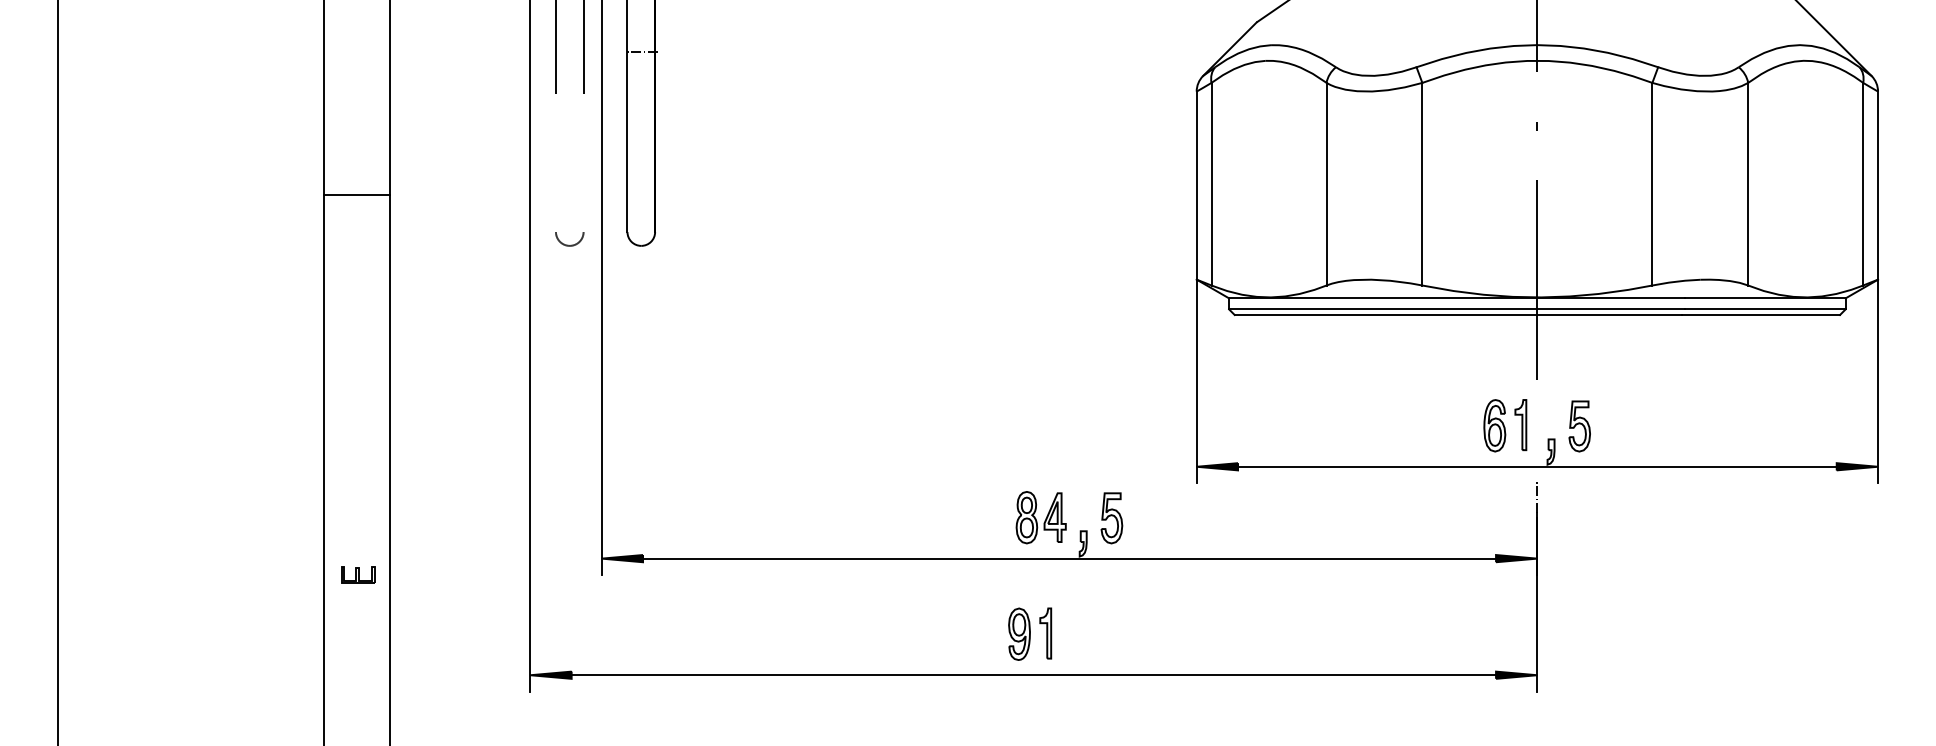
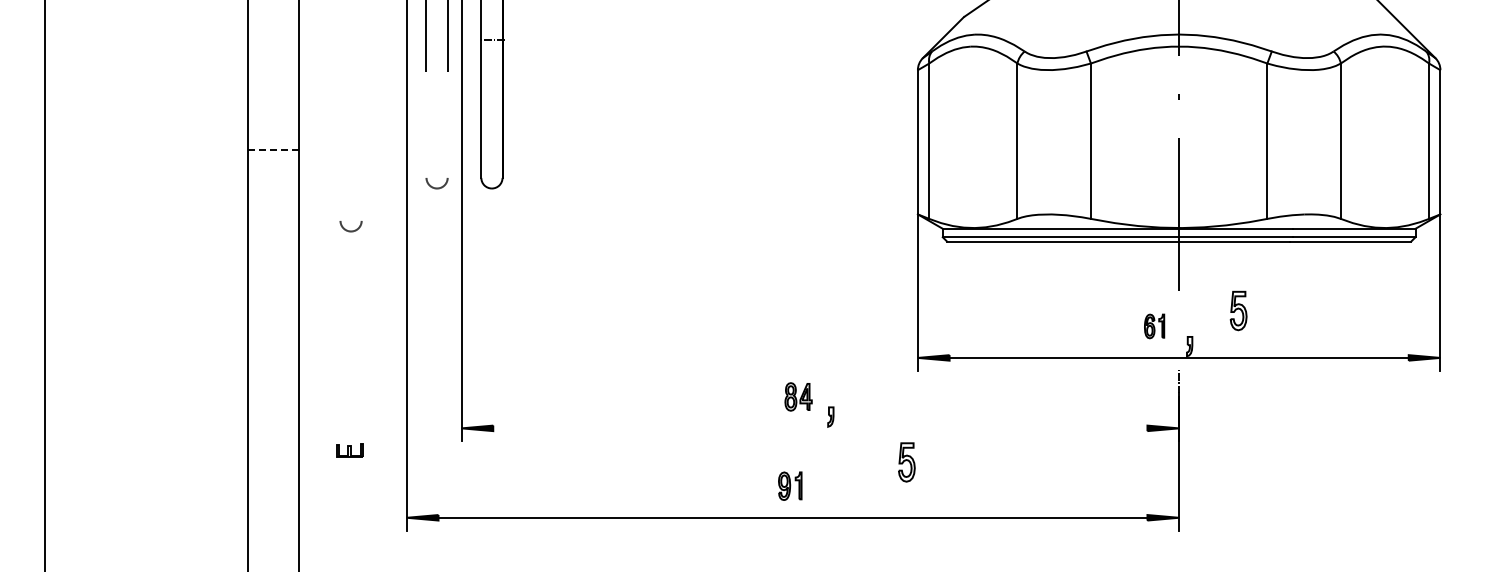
line: (357, 195) -> (274, 149), solid -> dashed
part: (456, 295) -> (350, 226), added
part: (1505, 425) -> (1154, 326), size x0.6
part: (1579, 425) -> (1238, 310), moved
part: (1041, 517) -> (798, 396), size x0.7
part: (1111, 518) -> (906, 462), moved
line: (1069, 558) -> (820, 428), removed
part: (357, 574) -> (349, 450), moved
part: (1030, 633) -> (790, 485), size x0.7

